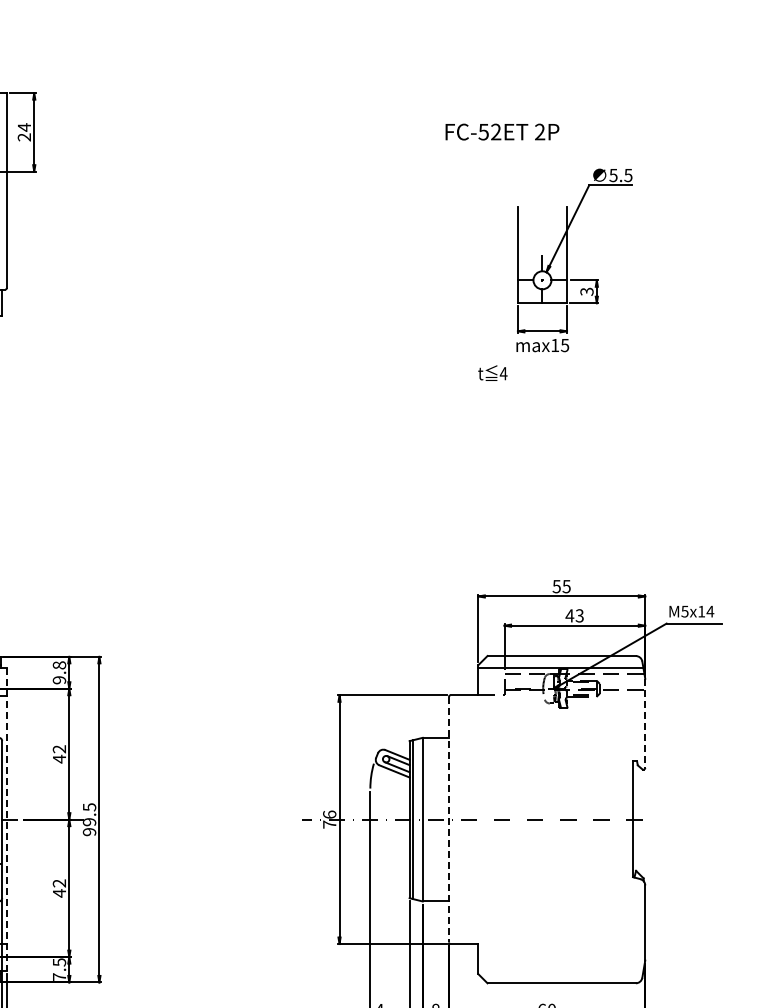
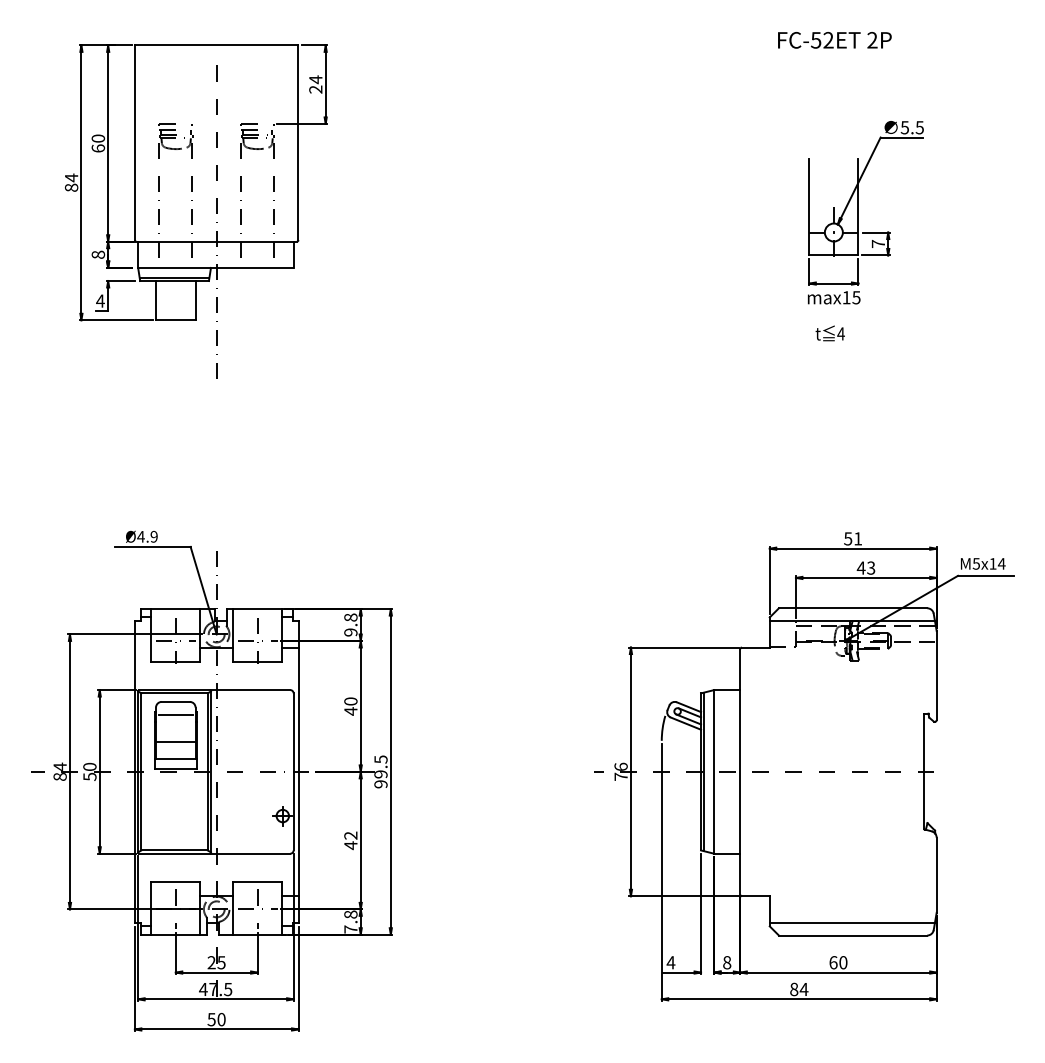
text: (502, 132) -> (834, 40), moved
text: (587, 291) -> (878, 243), 3 -> 7
text: (492, 373) -> (829, 333), moved
text: (567, 586) -> (858, 538), 55 -> 51
line: (645, 723) -> (936, 675), dashed -> solid
text: (59, 749) -> (350, 701), 42 -> 40
line: (449, 819) -> (740, 771), dashed -> solid
line: (7, 820) -> (298, 772), dashed -> solid
text: (59, 962) -> (350, 914), 7.5 -> 7.8
line: (560, 971) -> (851, 923), added

